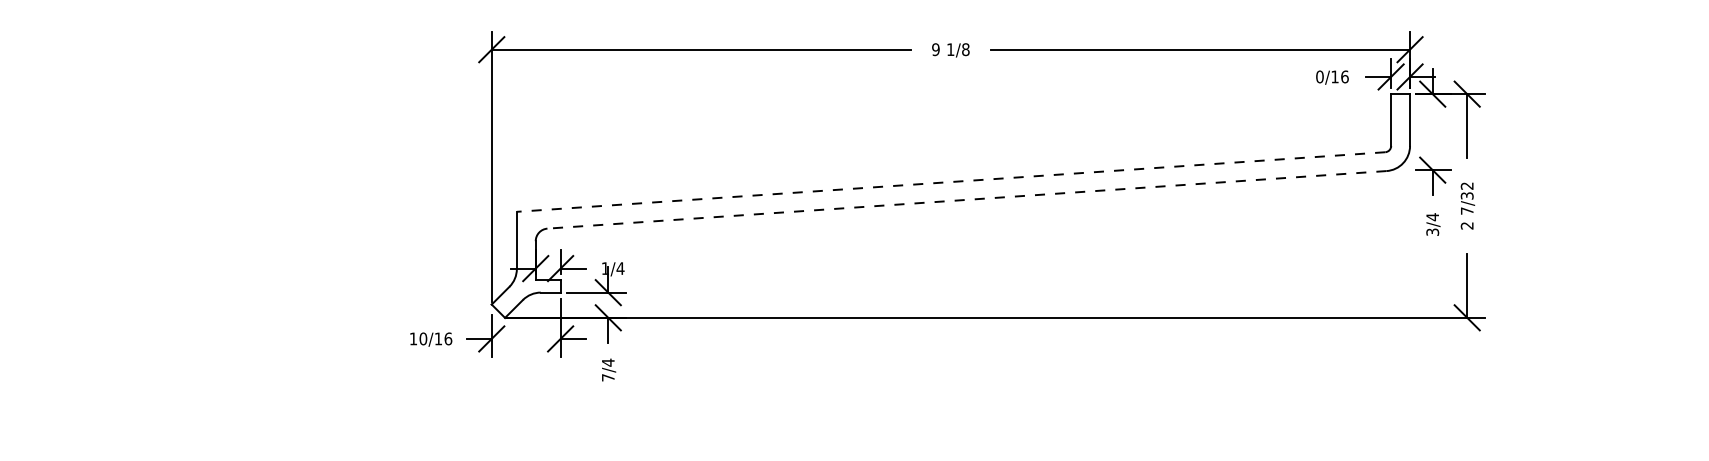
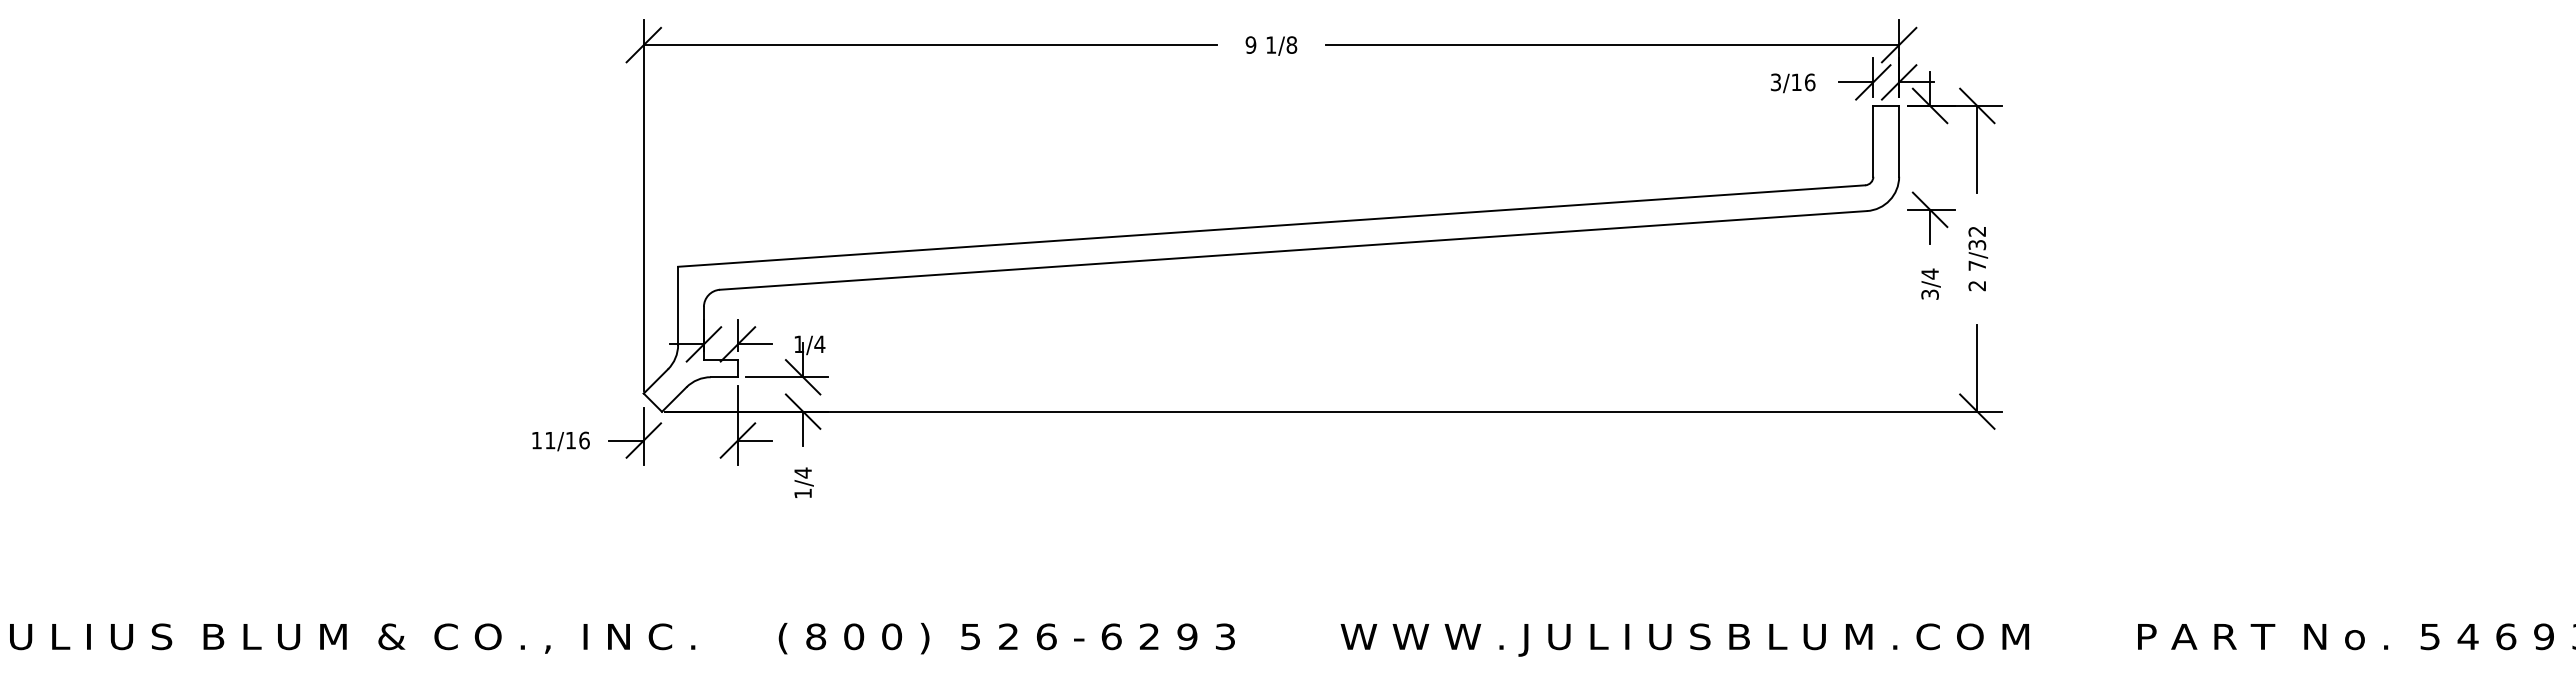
text: (1319, 77) -> (1775, 82), 0/16 -> 3/16
line: (950, 182) -> (1271, 226), dashed -> solid
line: (967, 199) -> (1293, 250), dashed -> solid
text: (423, 338) -> (550, 440), 10/16 -> 11/16
text: (607, 377) -> (802, 493), 7/4 -> 1/4

